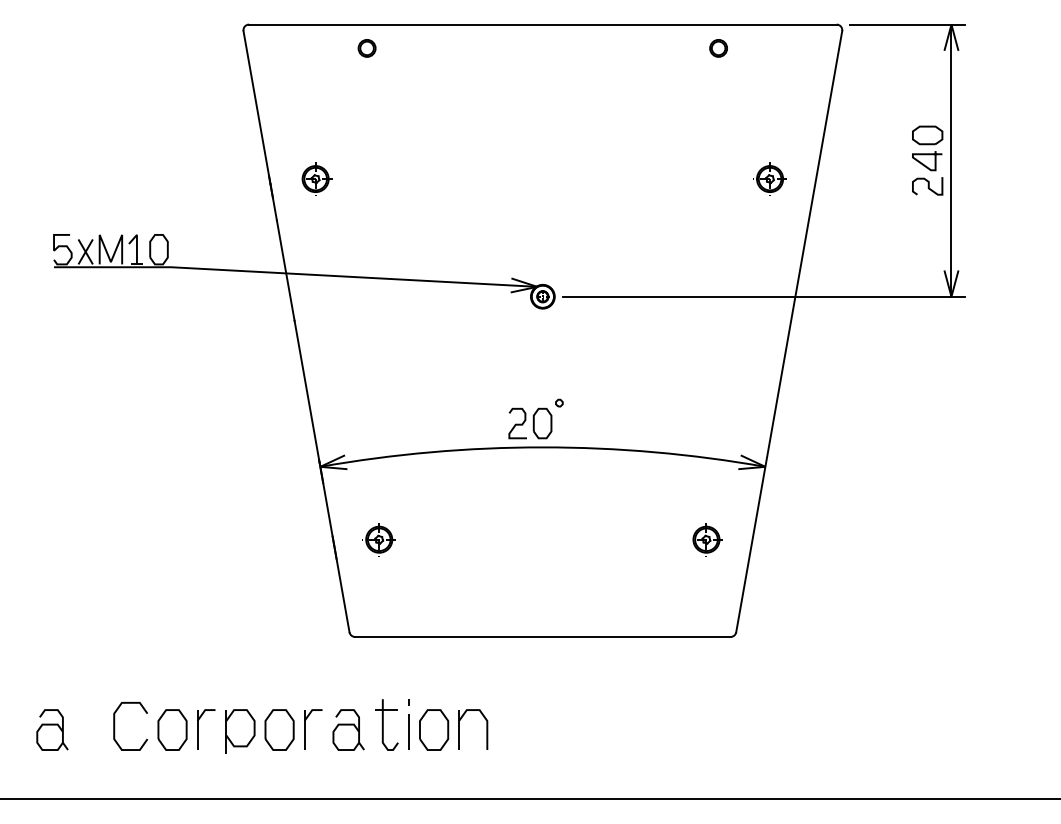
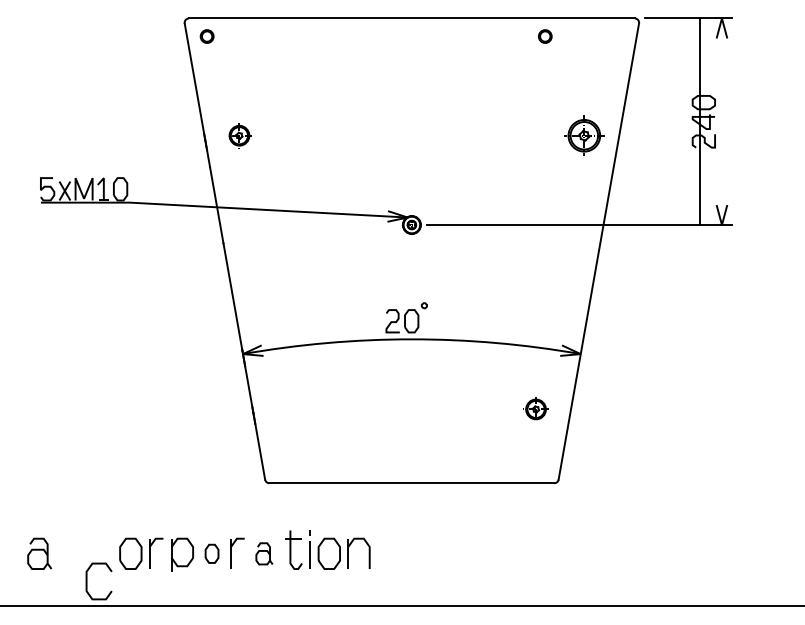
part: (366, 48) -> (206, 36), moved
line: (951, 160) -> (699, 121), moved
part: (769, 178) -> (583, 135), size x1.6
part: (378, 539) -> (287, 409), removed
curve: (115, 725) -> (87, 580), moved
part: (279, 729) -> (212, 553), size x0.6
part: (348, 729) -> (264, 553), size x0.7

